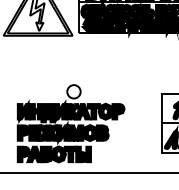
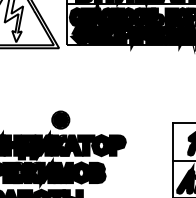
fill: (73, 91) -> (60, 119), added

